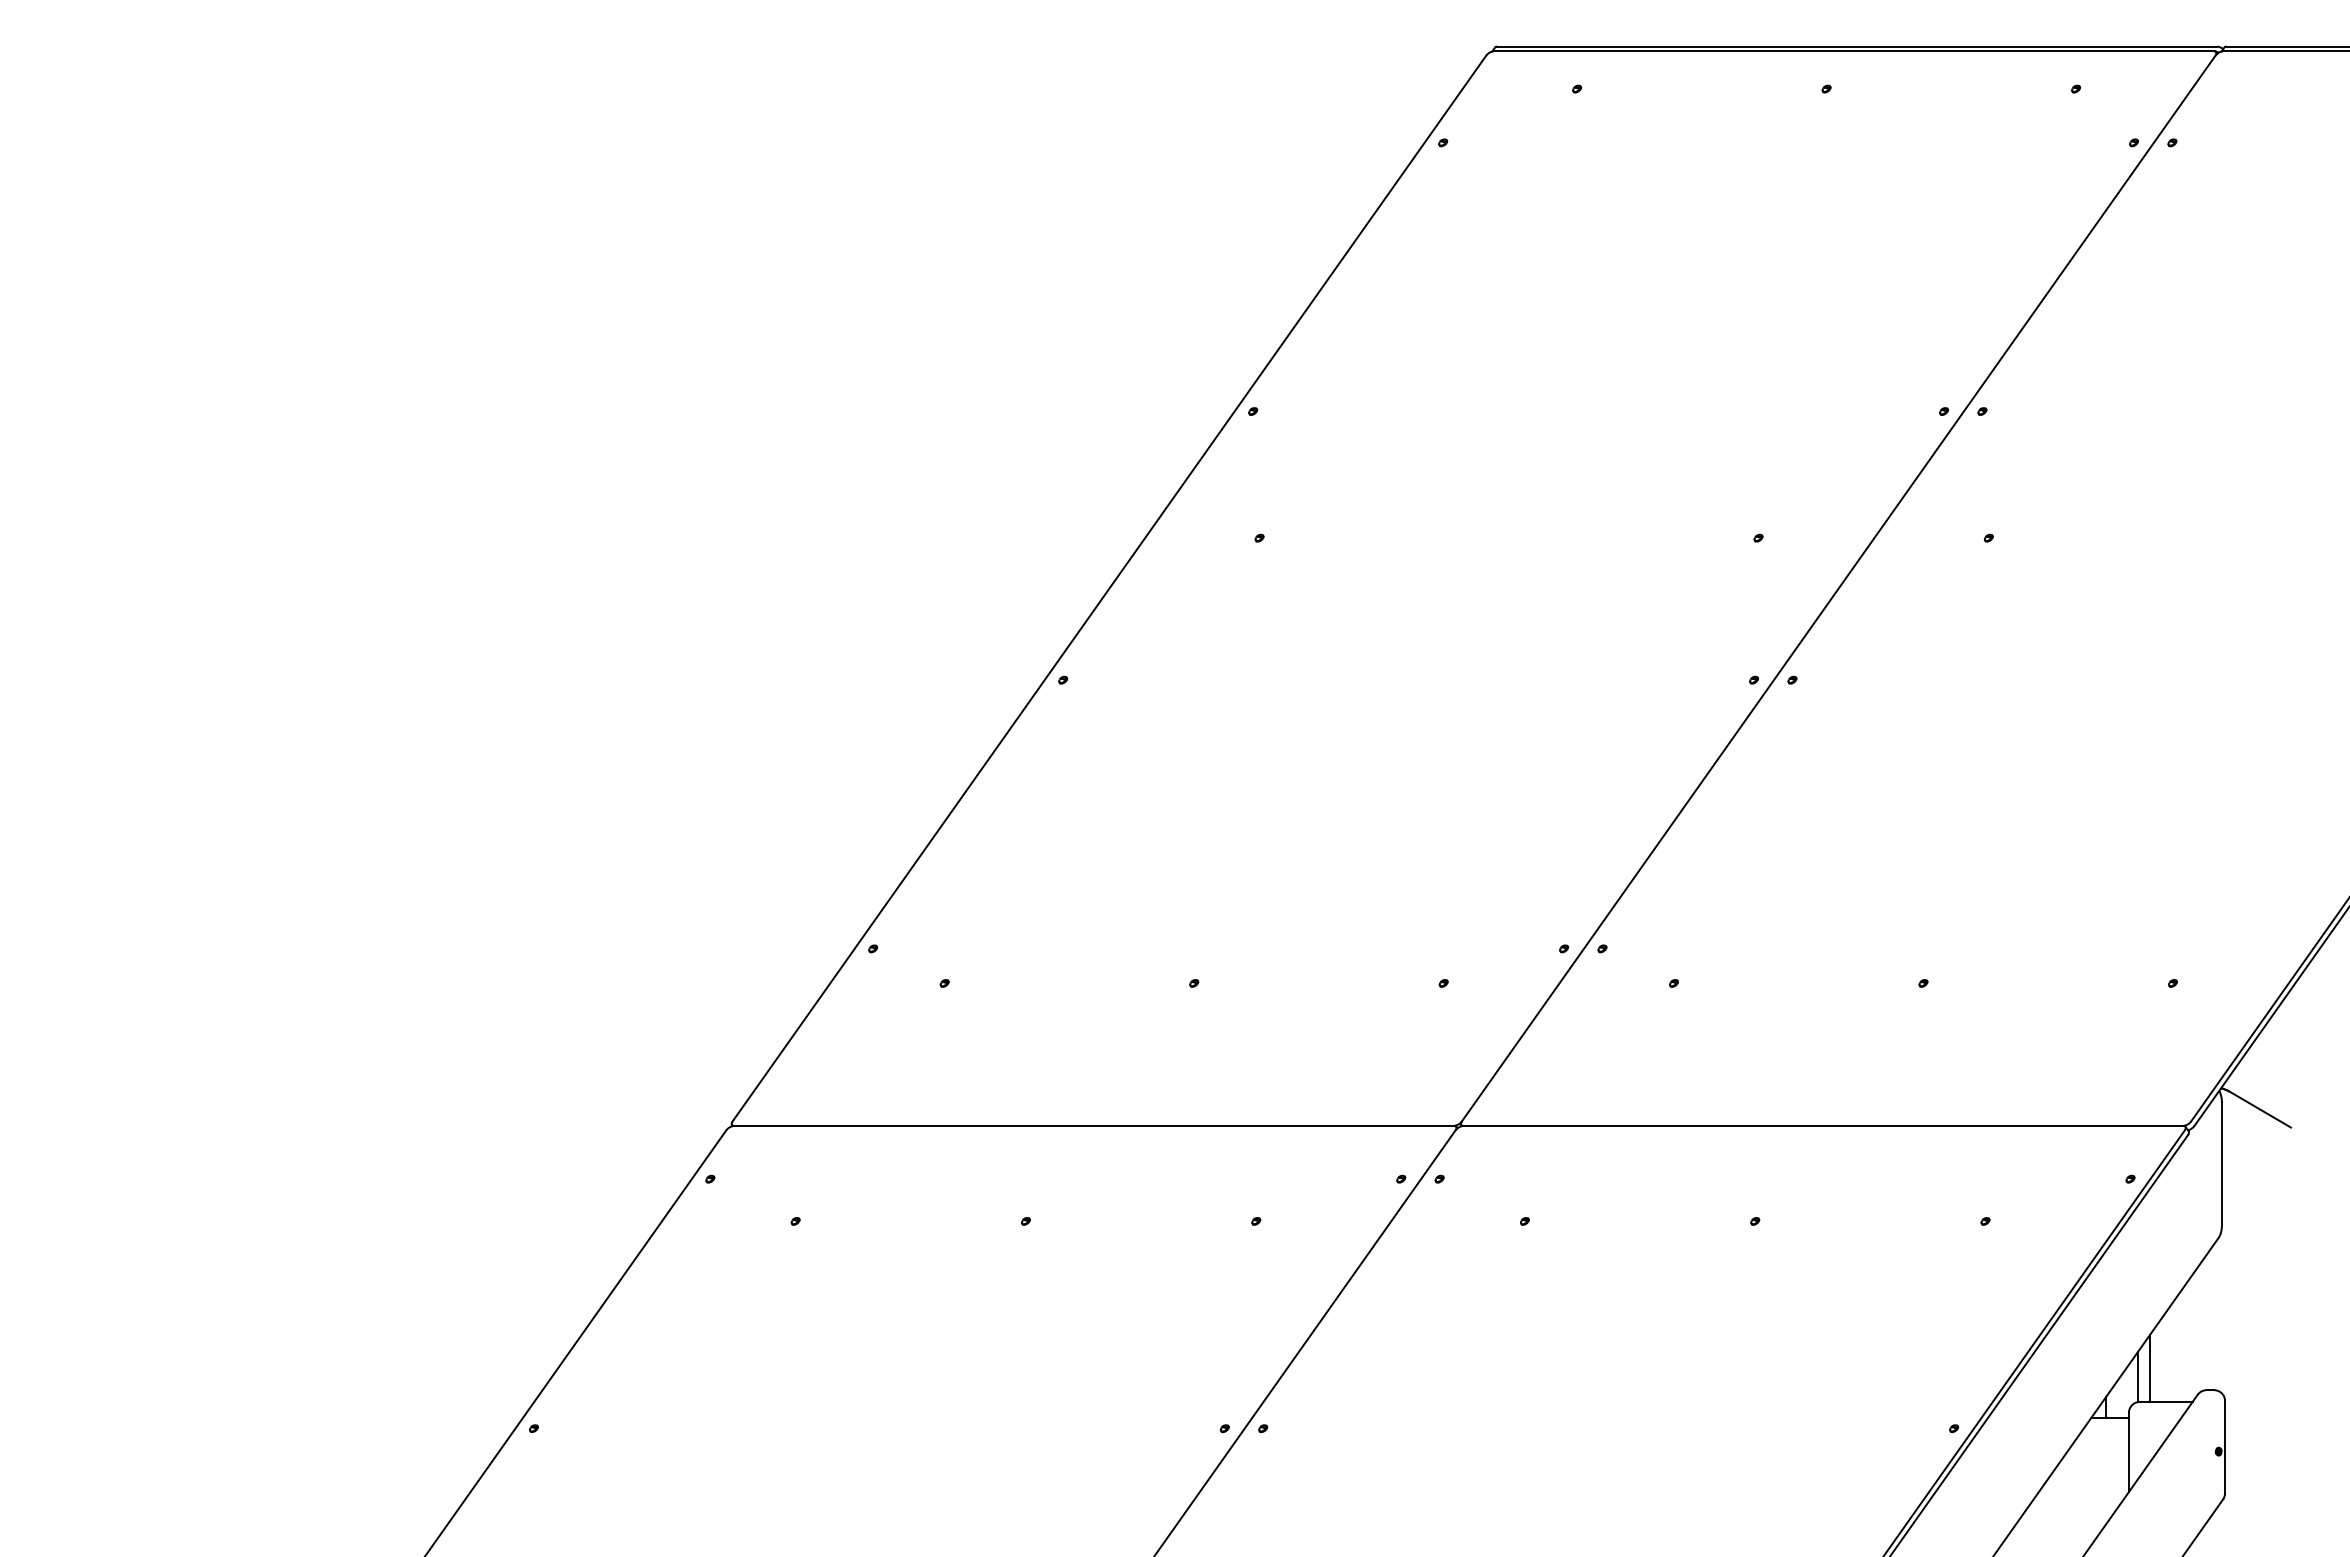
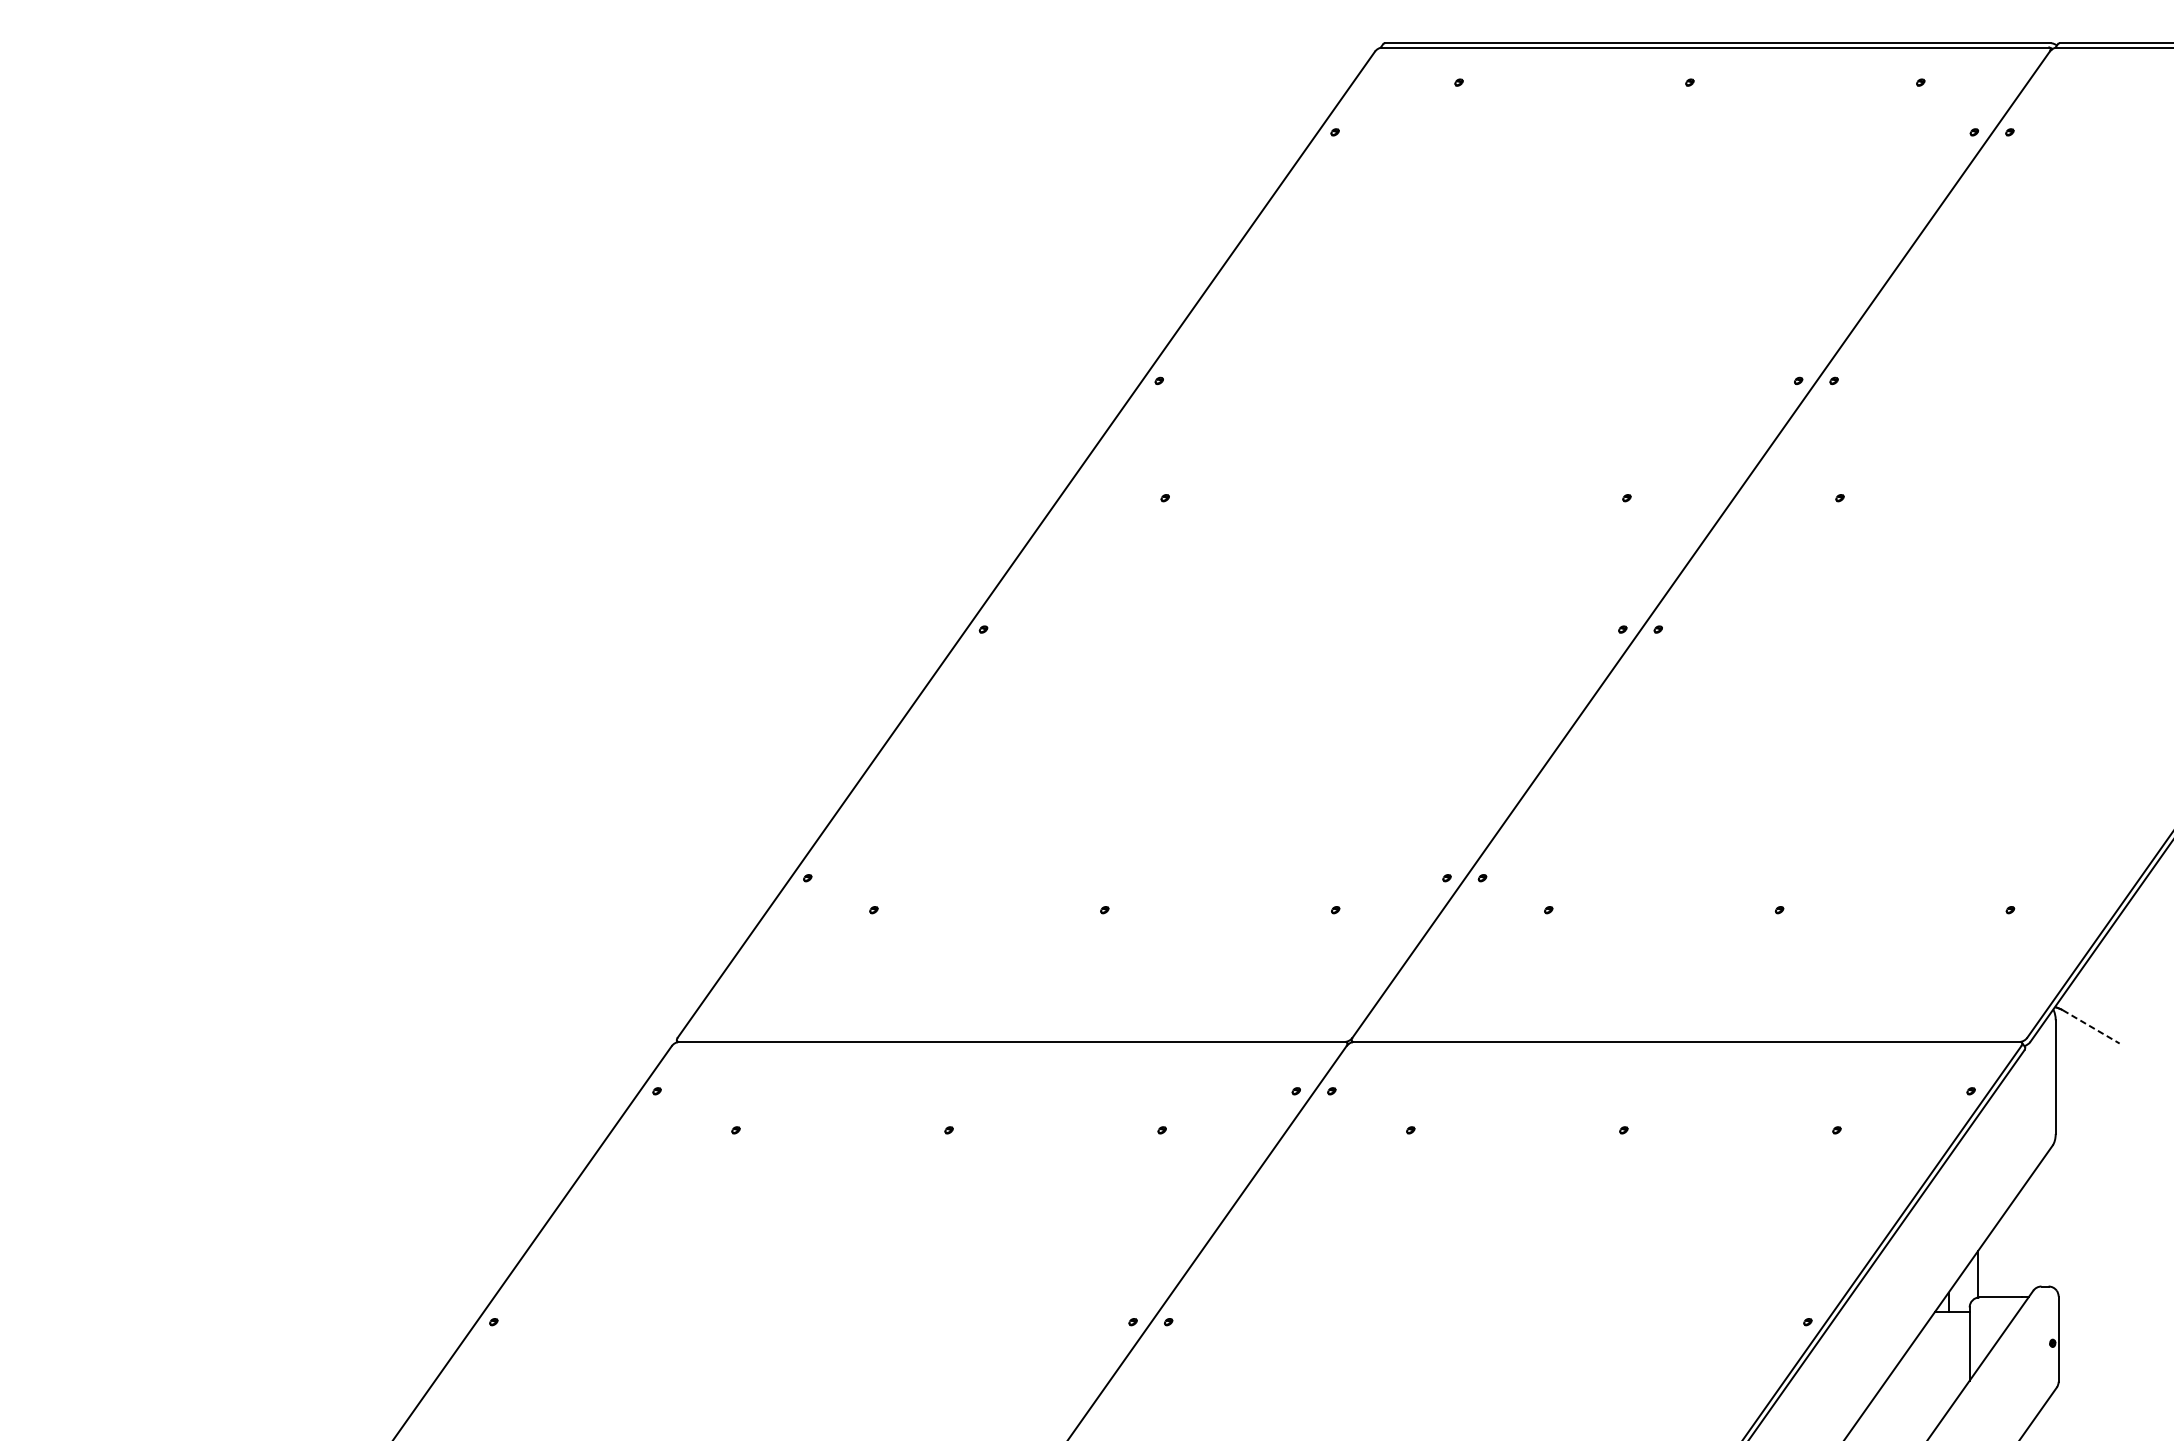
line: (2260, 1109) -> (2091, 1026), solid -> dashed
line: (2149, 1368) -> (1988, 1266), removed

